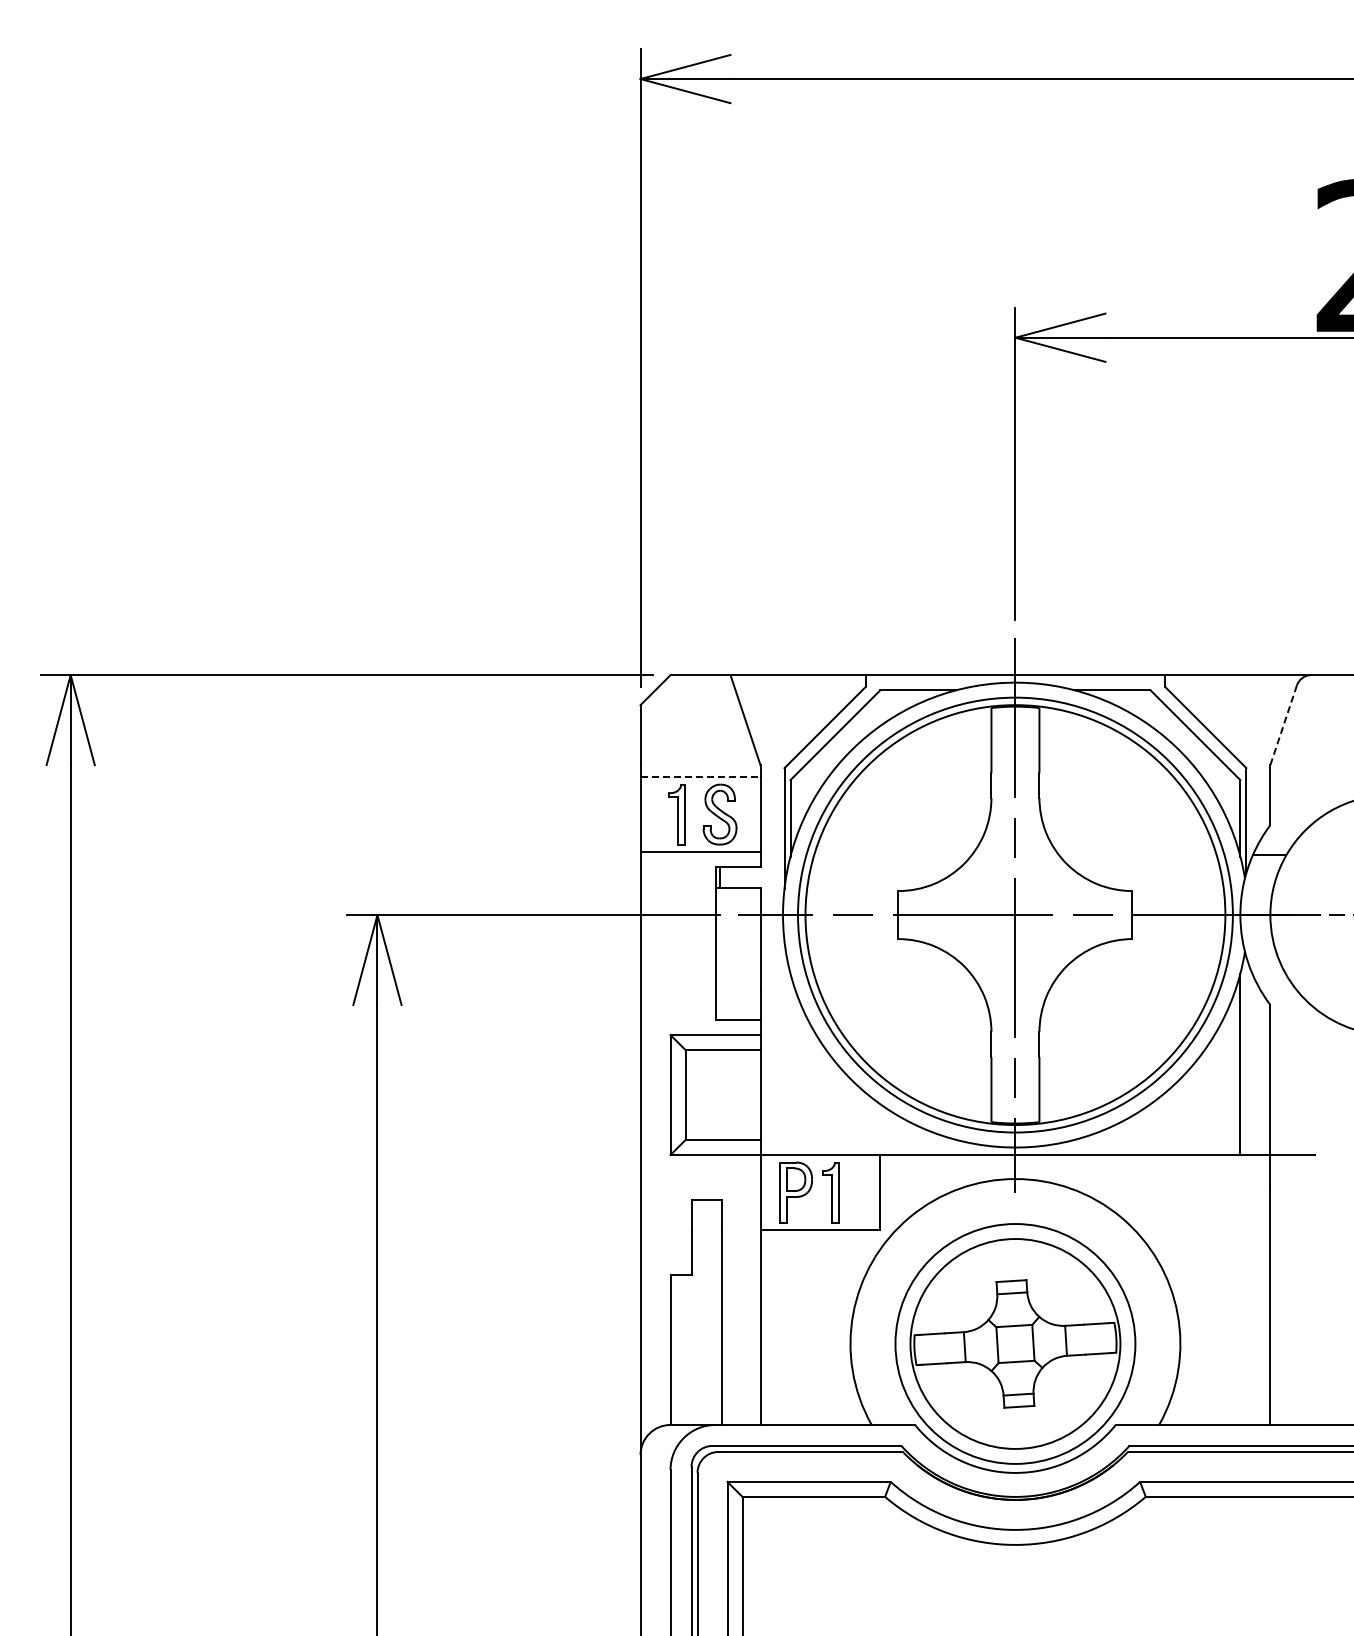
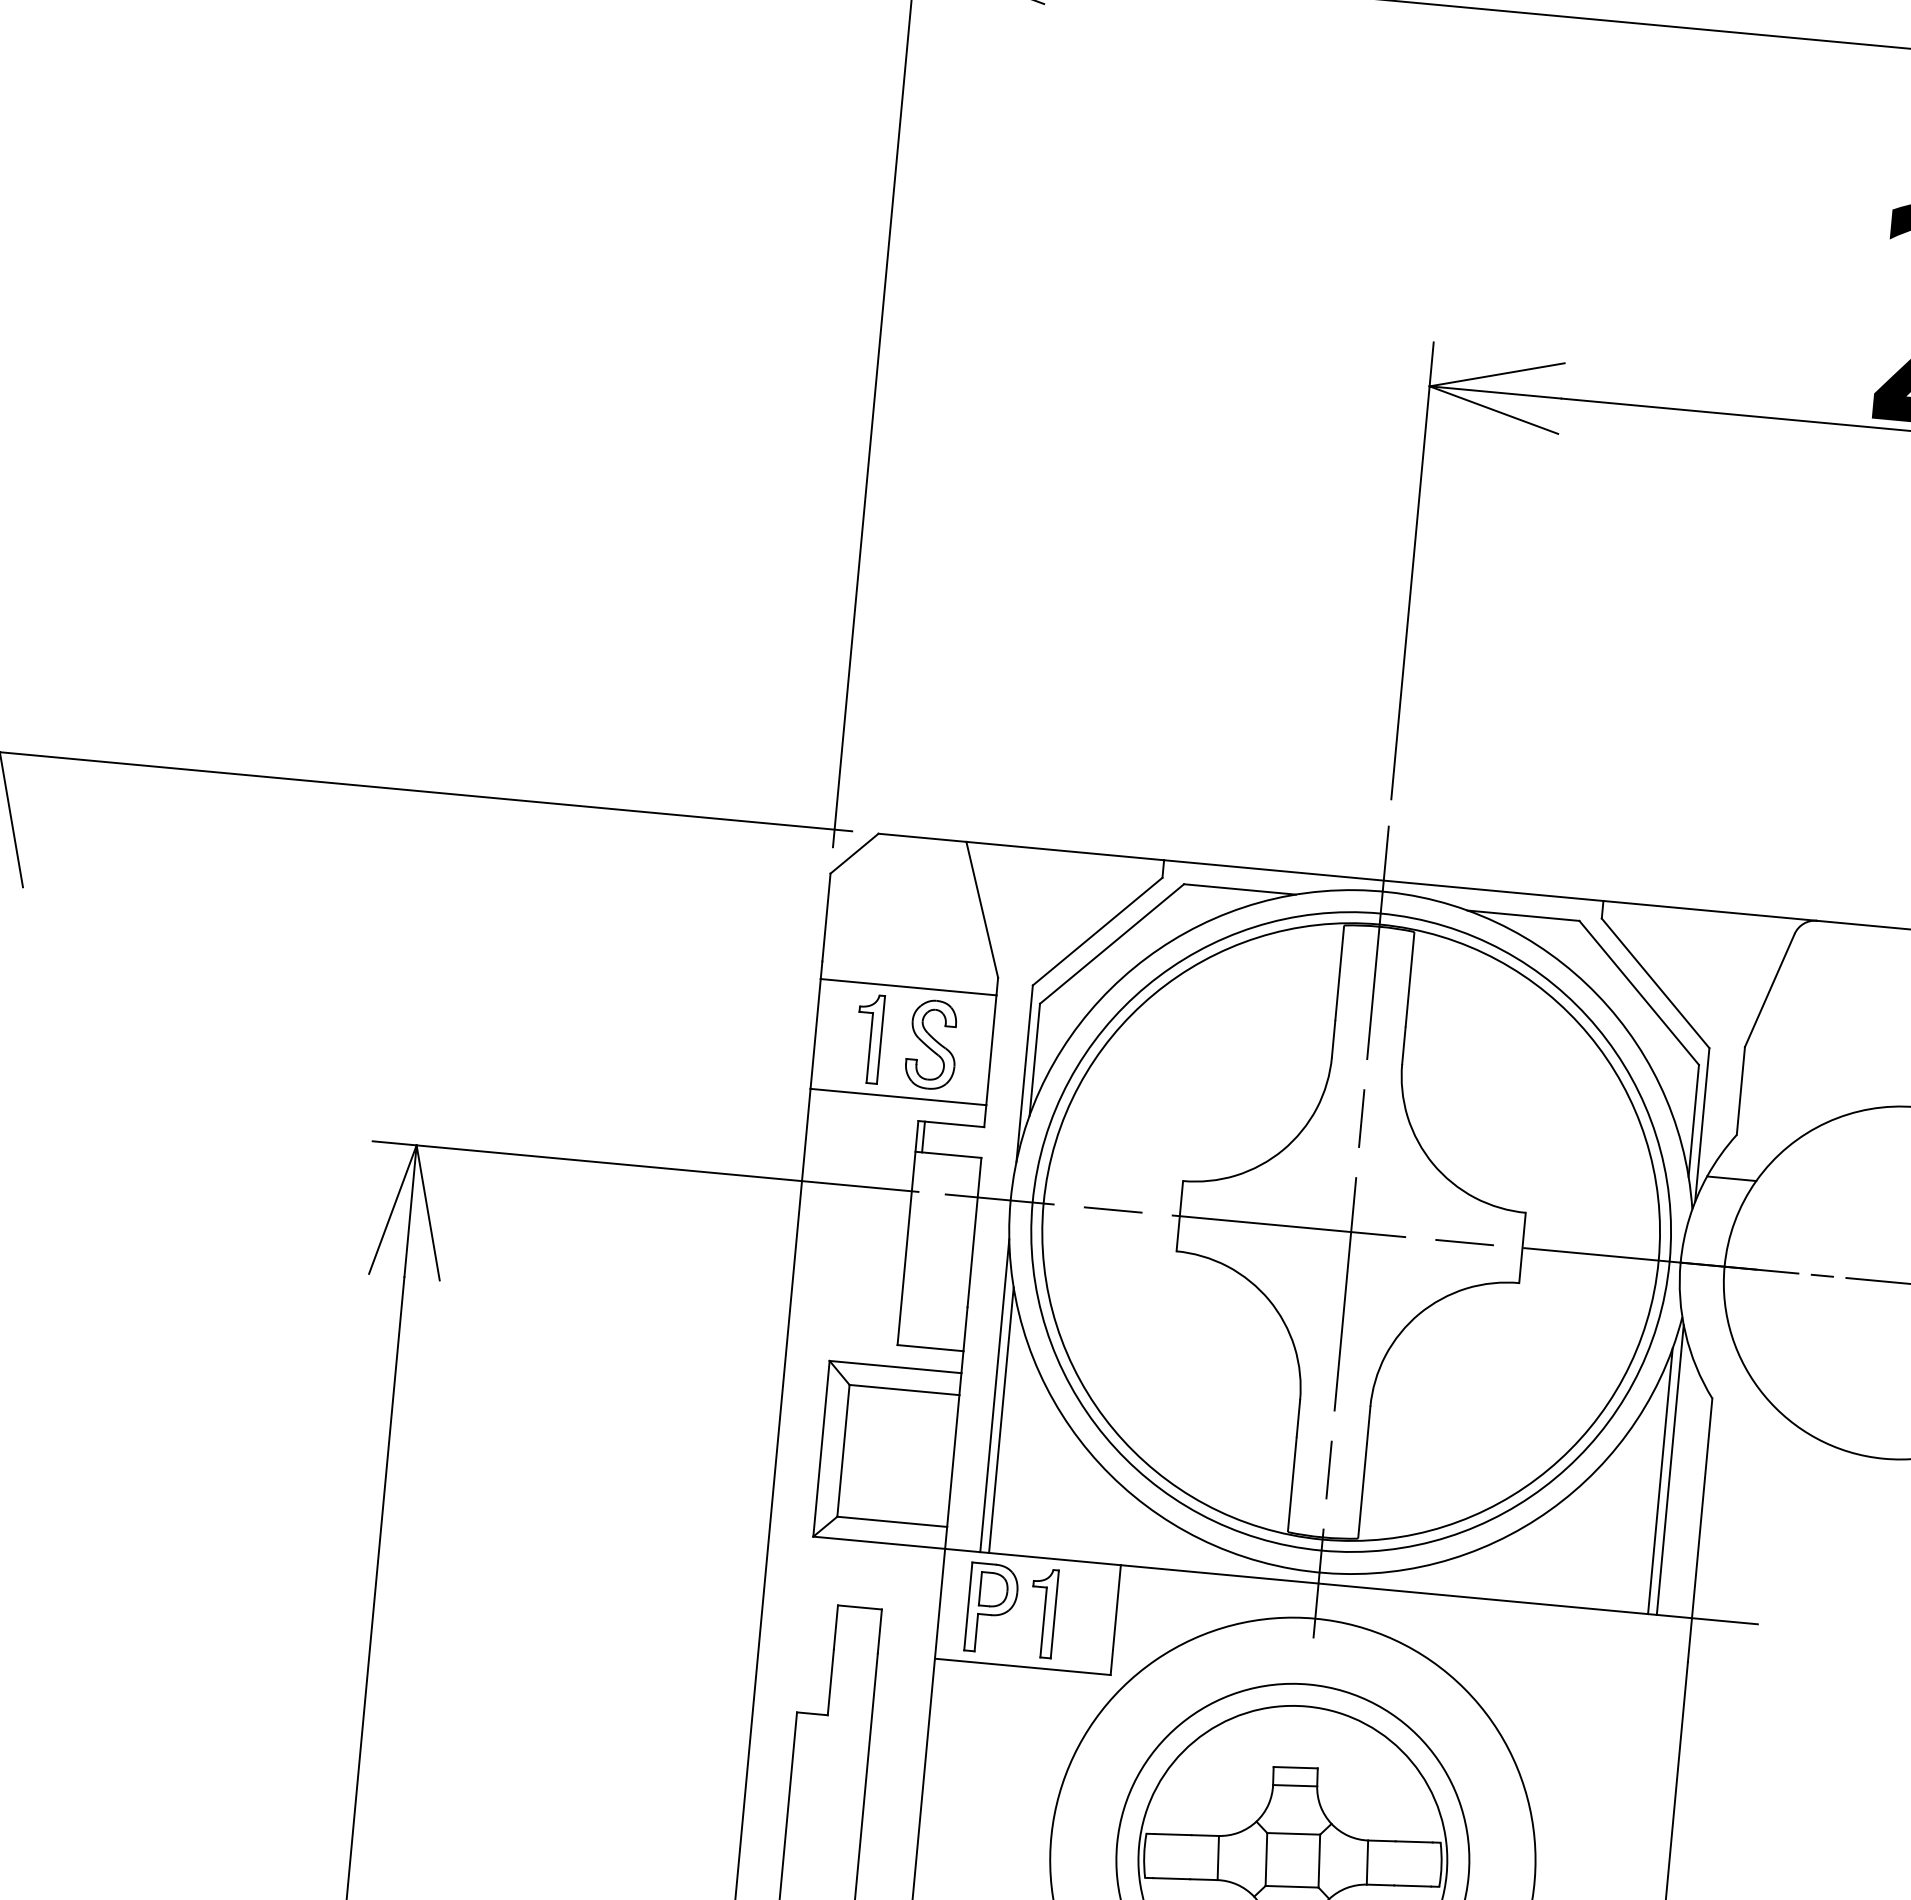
line: (1283, 725) -> (1769, 990), dashed -> solid
line: (700, 777) -> (908, 987), dashed -> solid
line: (784, 1048) -> (994, 1396), added
line: (1246, 1056) -> (1670, 1470), added
line: (790, 1064) -> (1001, 1420), added

